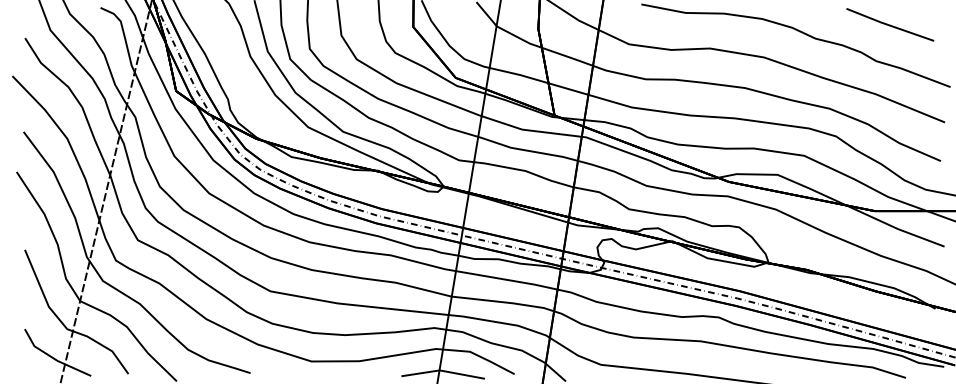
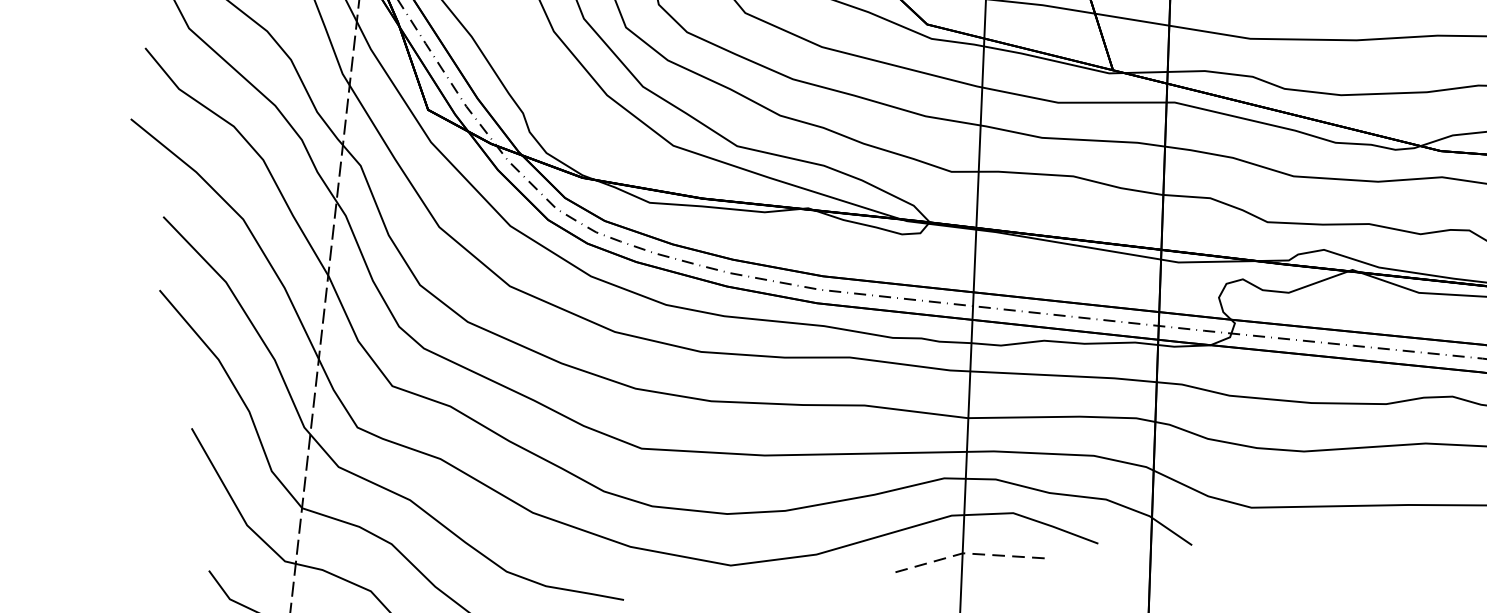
line: (442, 370) -> (968, 552), solid -> dashed

